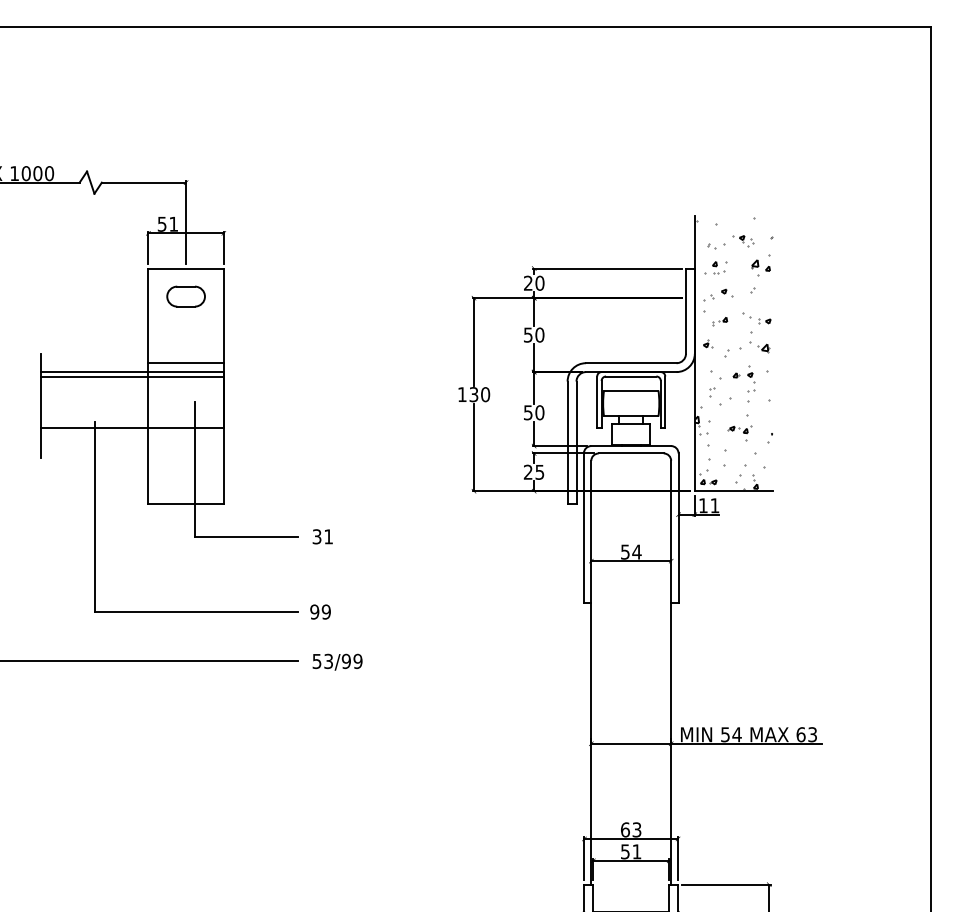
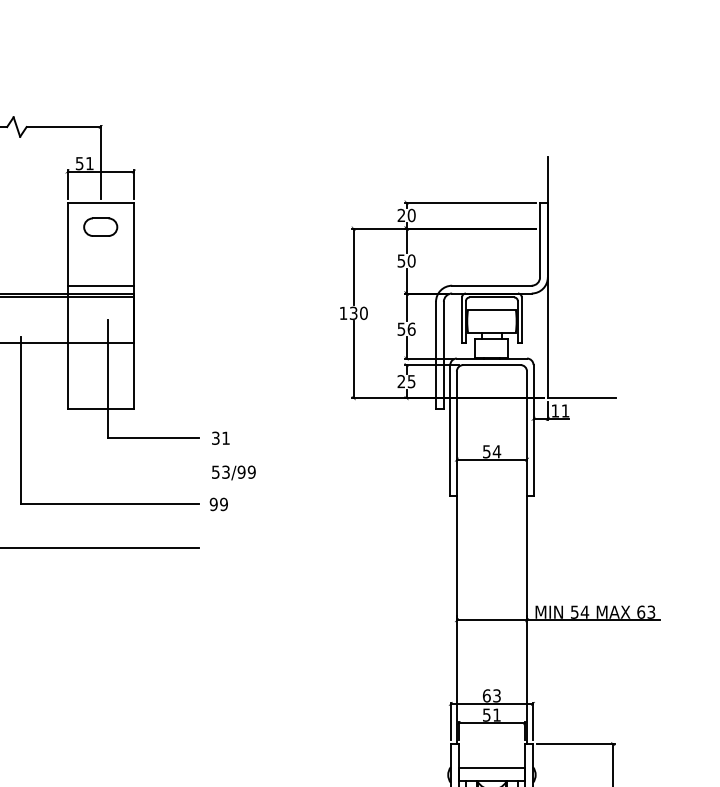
hatch: (733, 353) -> (581, 277), removed
text: (539, 412) -> (411, 329), 50 -> 56
text: (337, 661) -> (233, 472), moved

